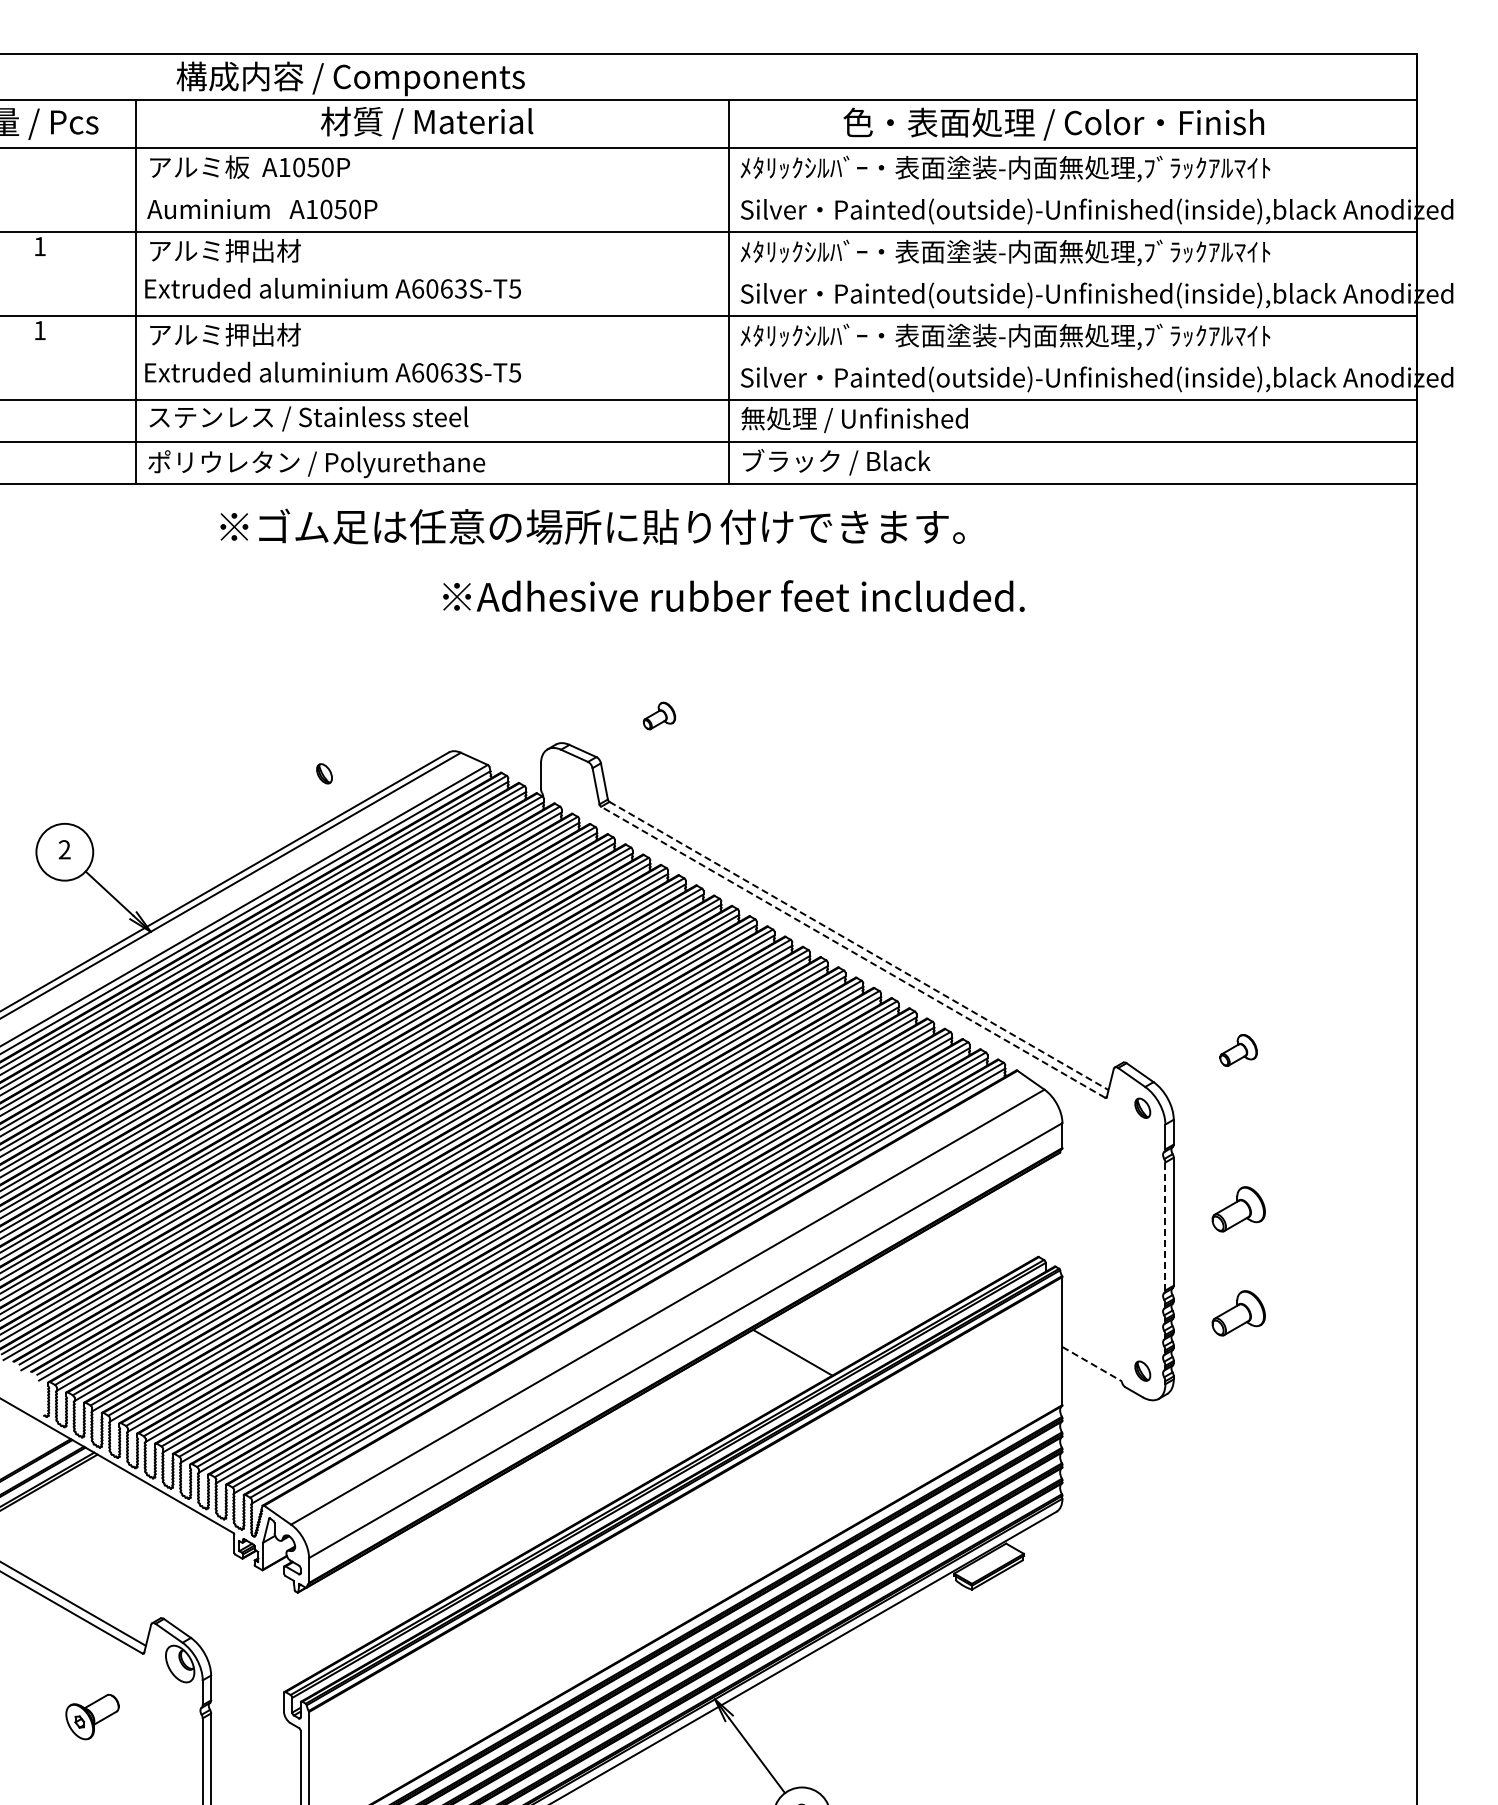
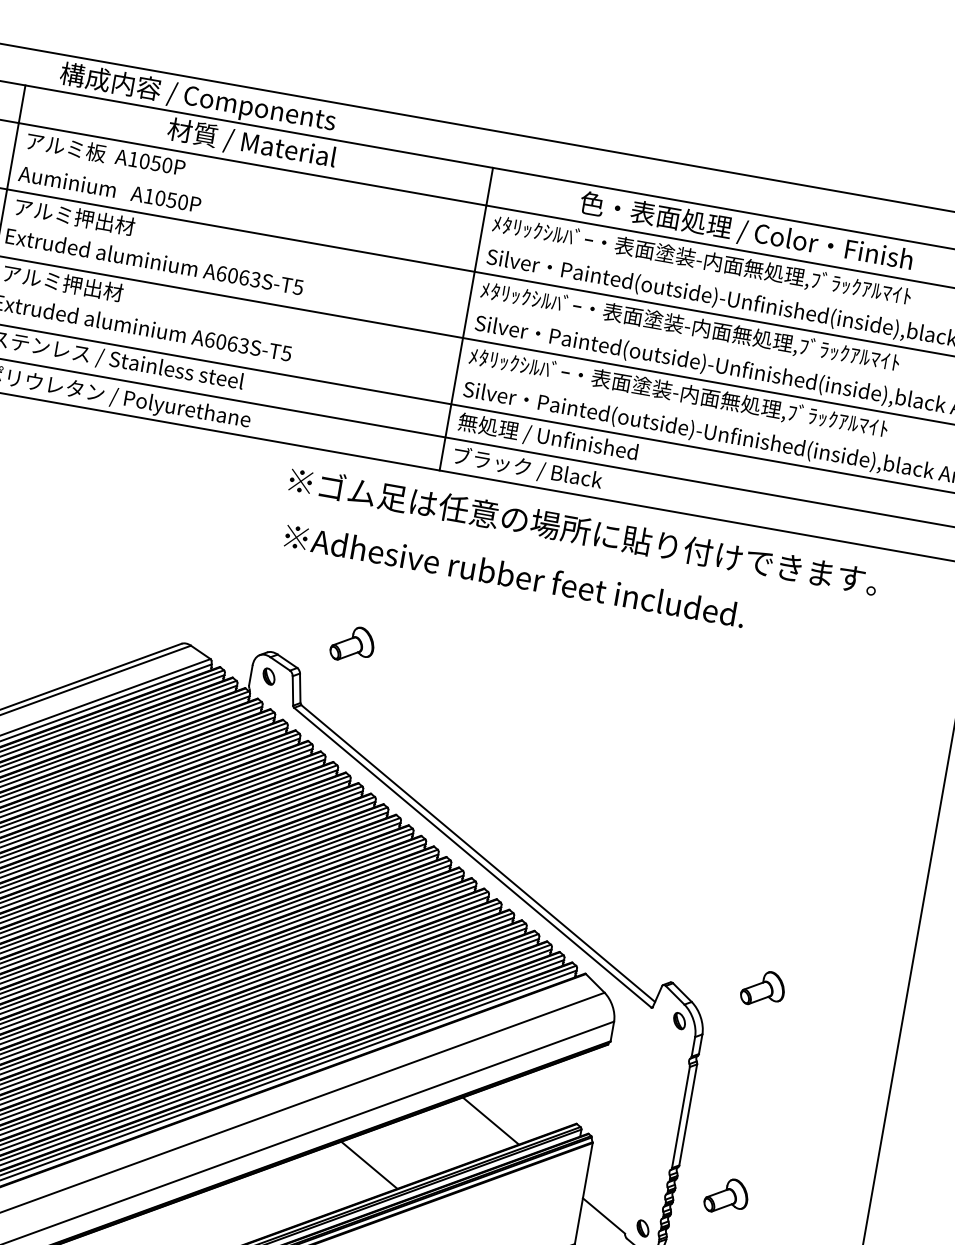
text: (592, 526) -> (583, 530), moved
text: (733, 595) -> (514, 574), moved
part: (659, 715) -> (352, 643), size x1.67
part: (324, 773) -> (269, 676), moved
line: (859, 946) -> (478, 854), dashed -> solid
line: (852, 952) -> (472, 857), dashed -> solid
part: (1238, 1050) -> (763, 988), size x1.43
part: (1238, 1209) -> (741, 1114), removed
line: (1165, 1226) -> (681, 1117), dashed -> solid
line: (932, 1271) -> (490, 1120), added
line: (1092, 1364) -> (604, 1216), dashed -> solid

